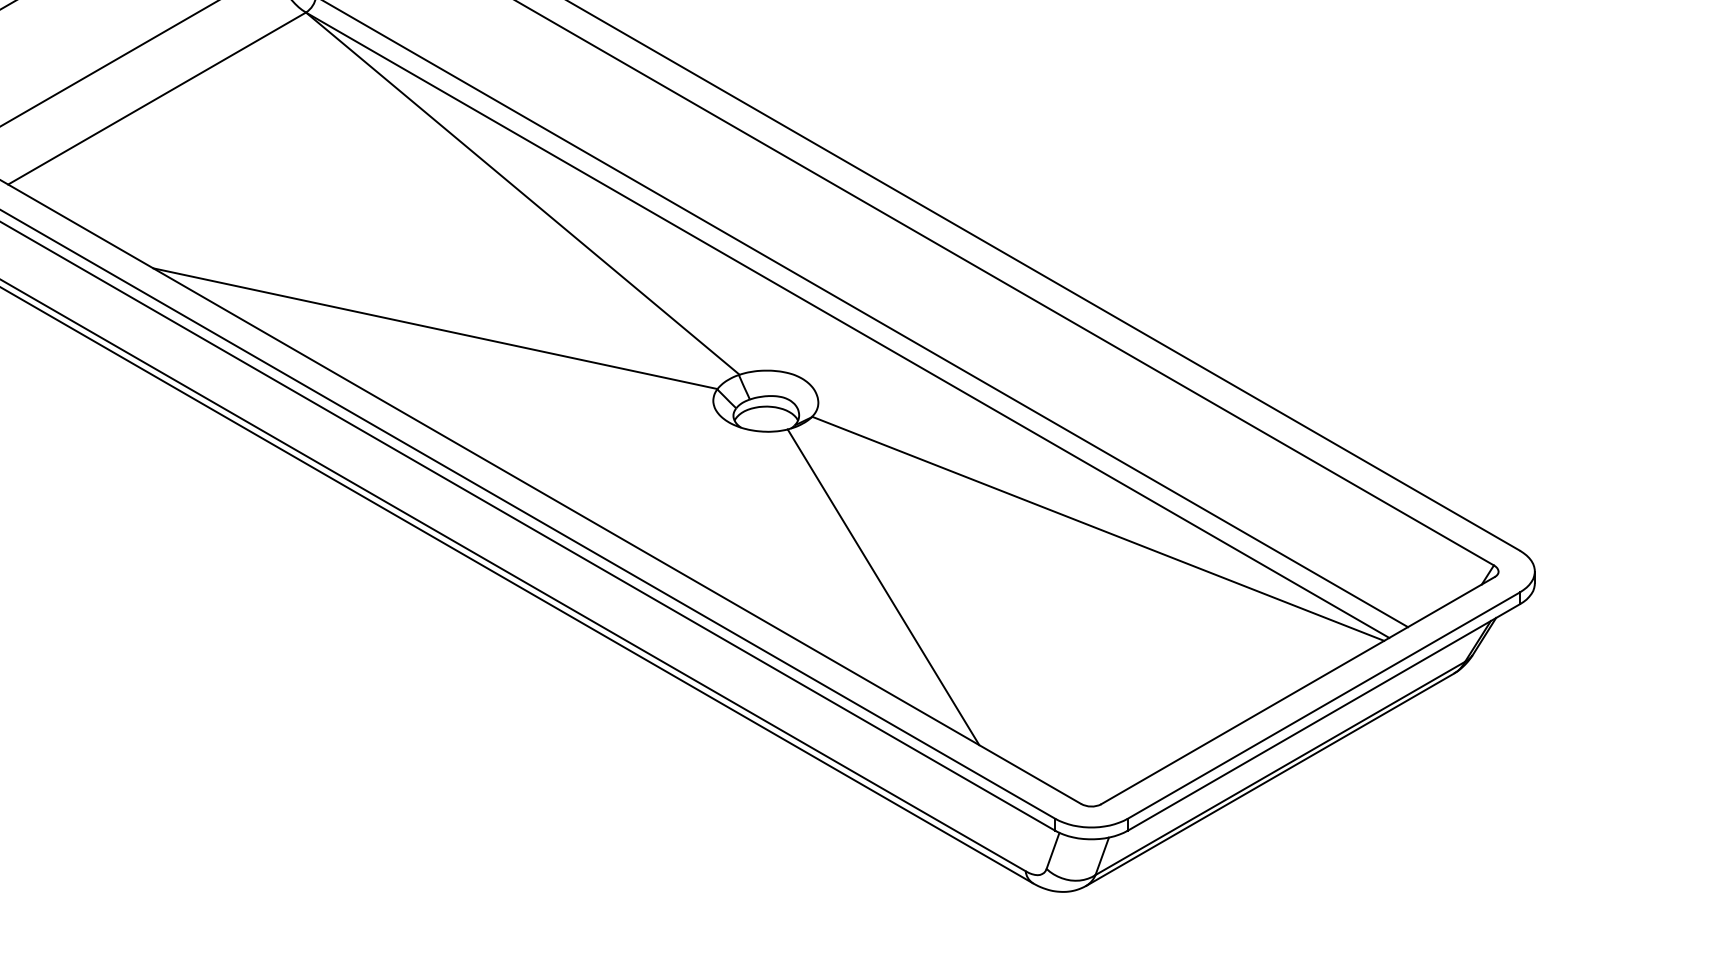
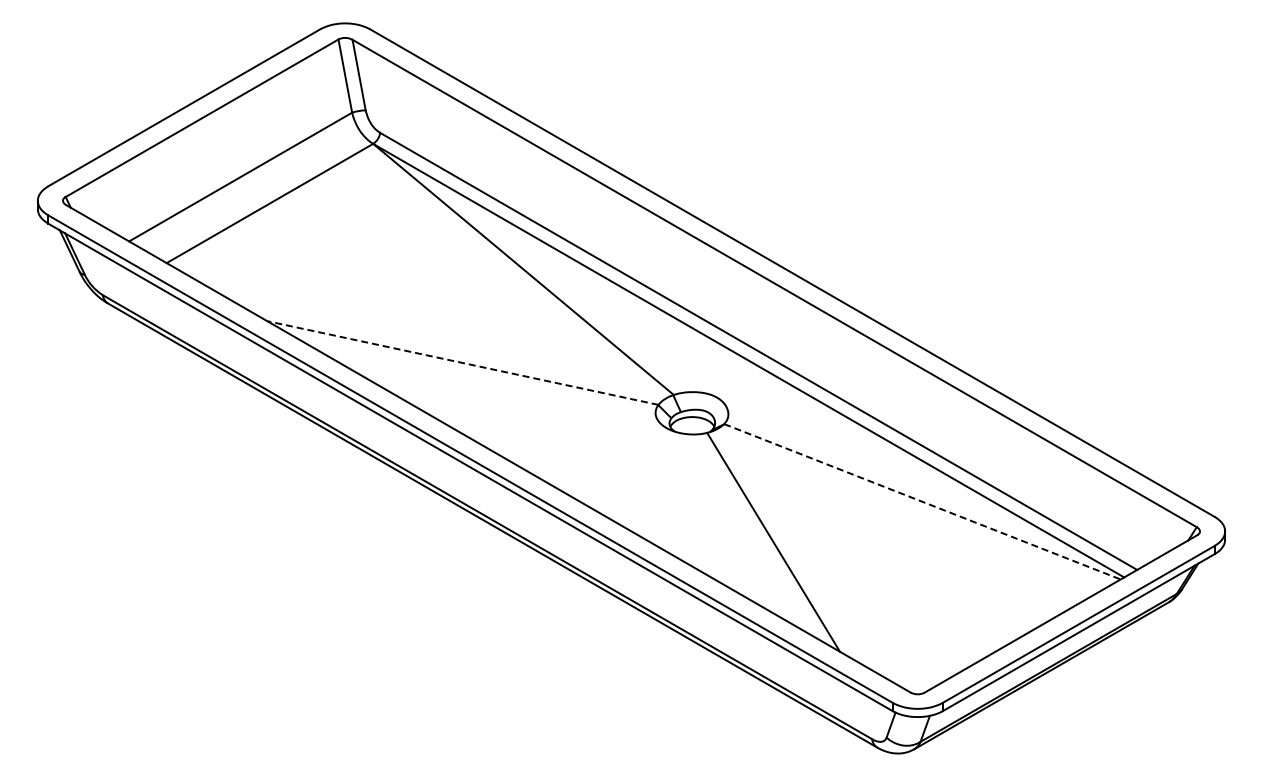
line: (434, 327) -> (462, 362), solid -> dashed
line: (1098, 528) -> (922, 501), solid -> dashed

